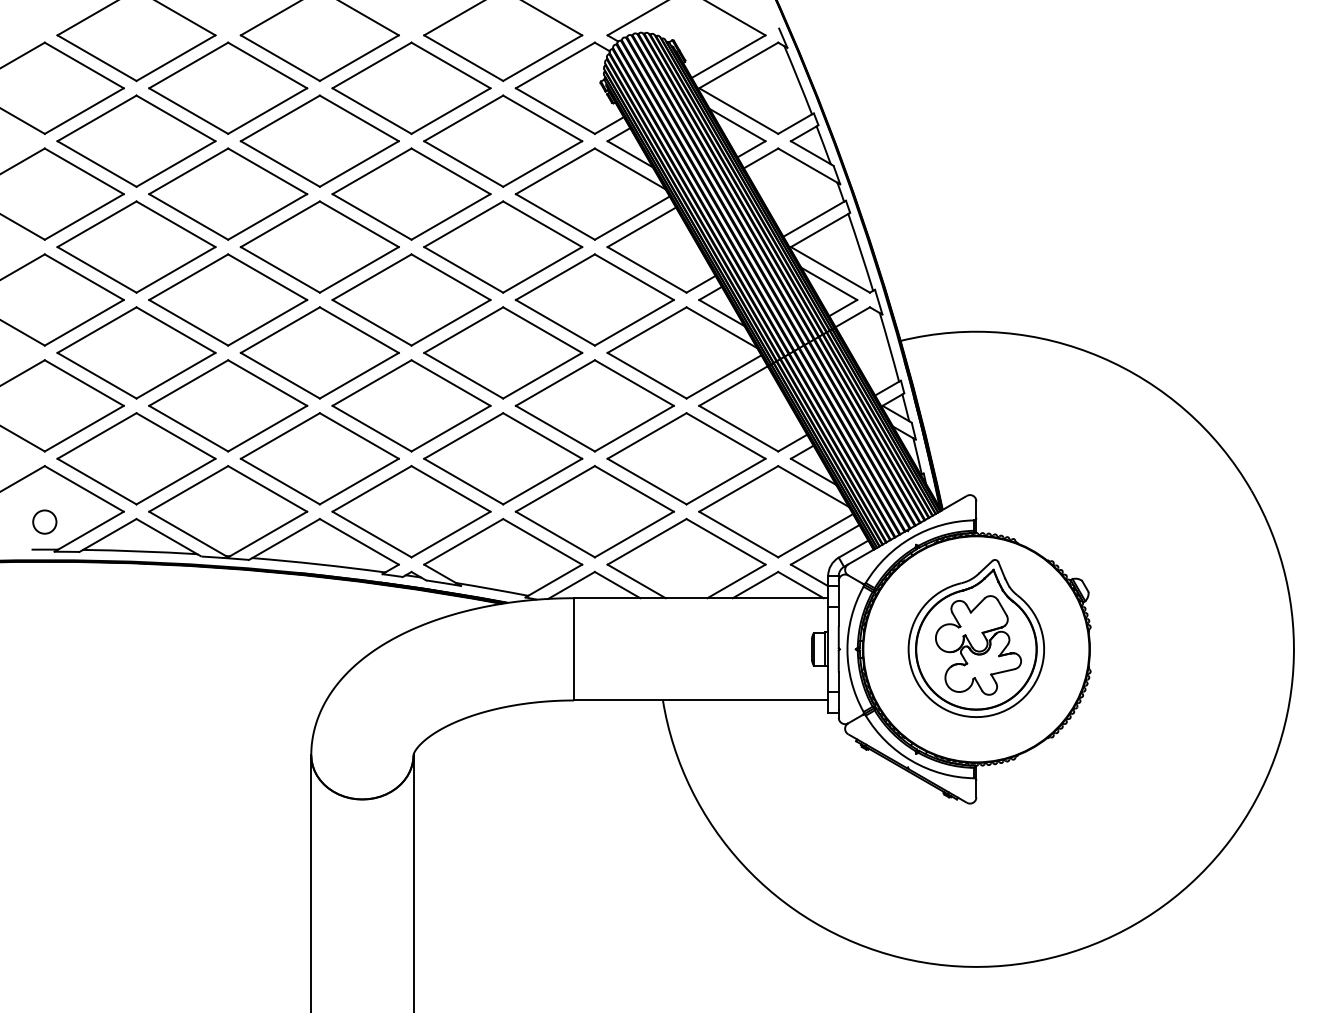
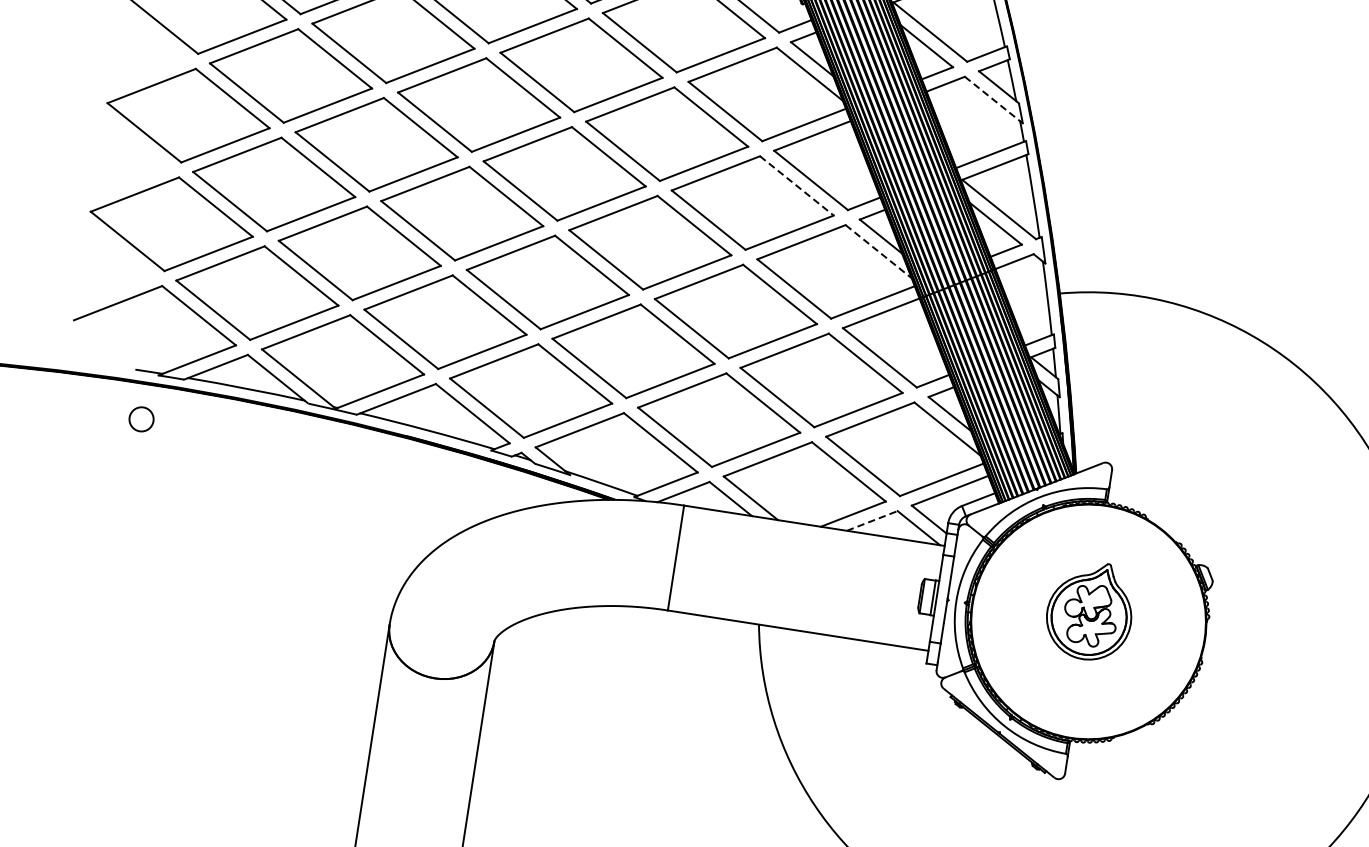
line: (808, 165) -> (993, 98), solid -> dashed
line: (634, 277) -> (796, 186), solid -> dashed
line: (721, 327) -> (878, 251), solid -> dashed
circle: (44, 521) -> (141, 418), moved
line: (755, 584) -> (872, 520), solid -> dashed
part: (975, 638) -> (1089, 610), size x0.6

